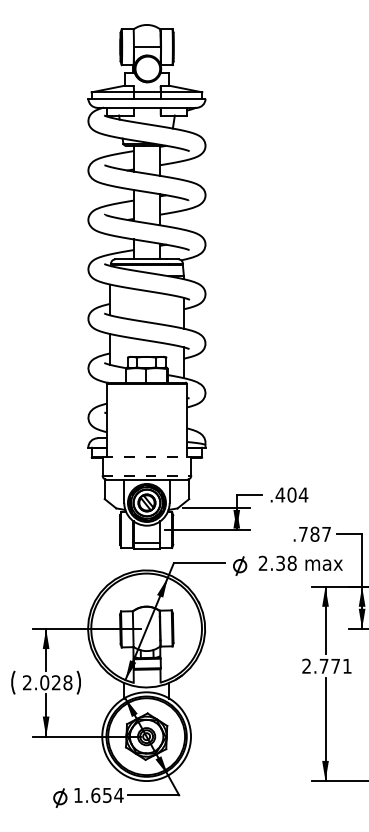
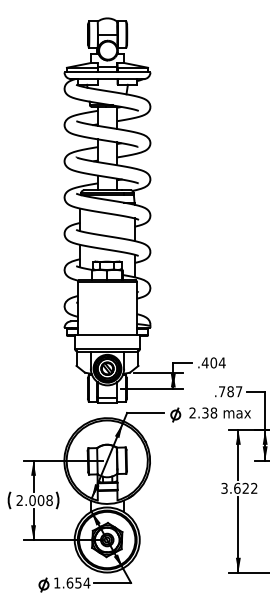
line: (147, 456) -> (107, 334), dashed -> solid
line: (147, 475) -> (107, 348), dashed -> solid
text: (326, 665) -> (239, 487), 2.771 -> 3.622
text: (55, 682) -> (40, 500), 2.028 -> 2.008

